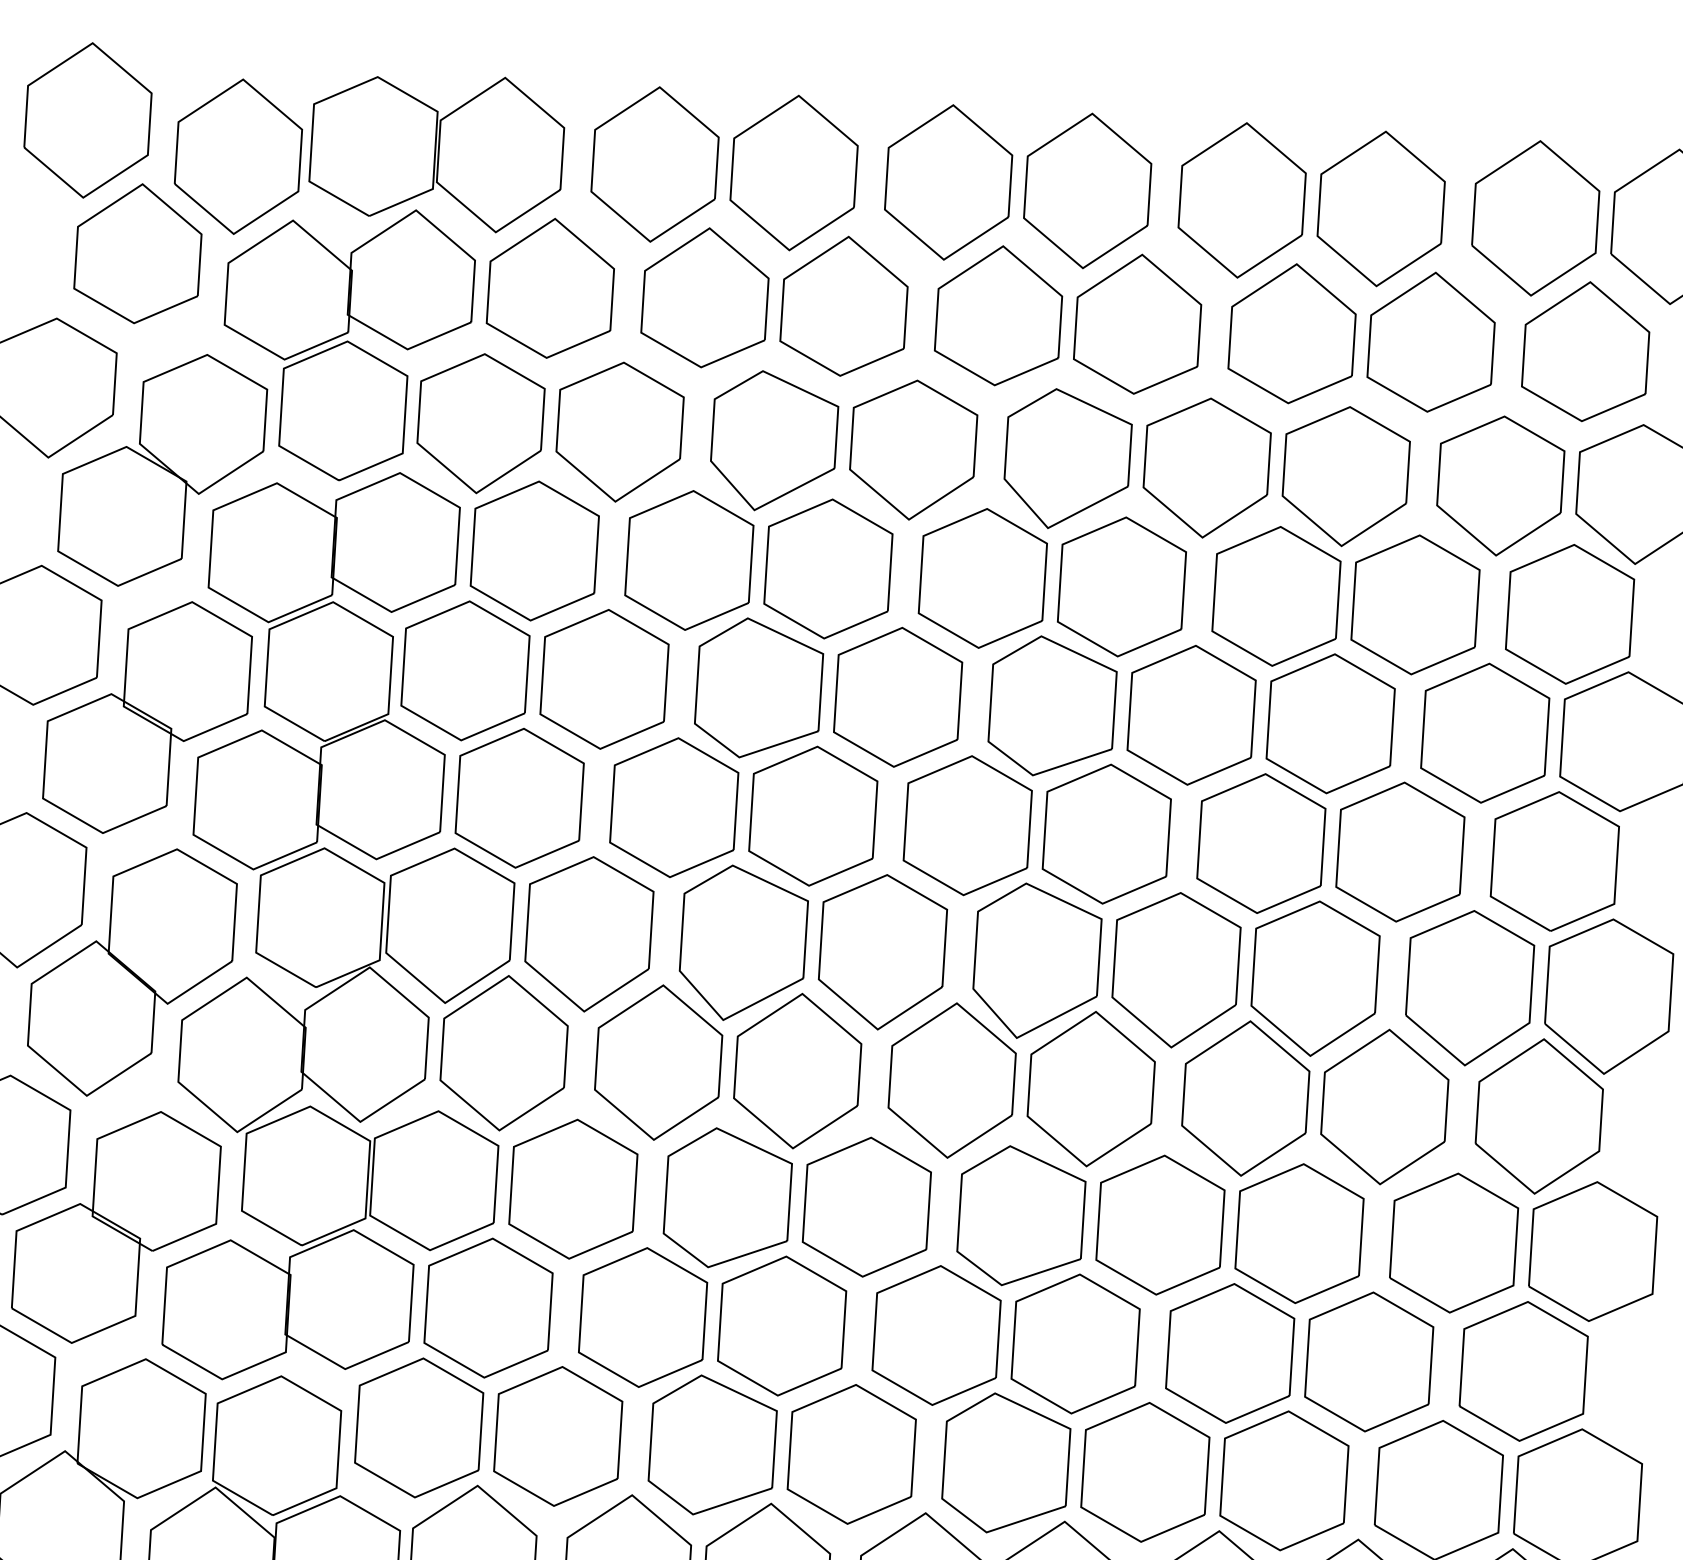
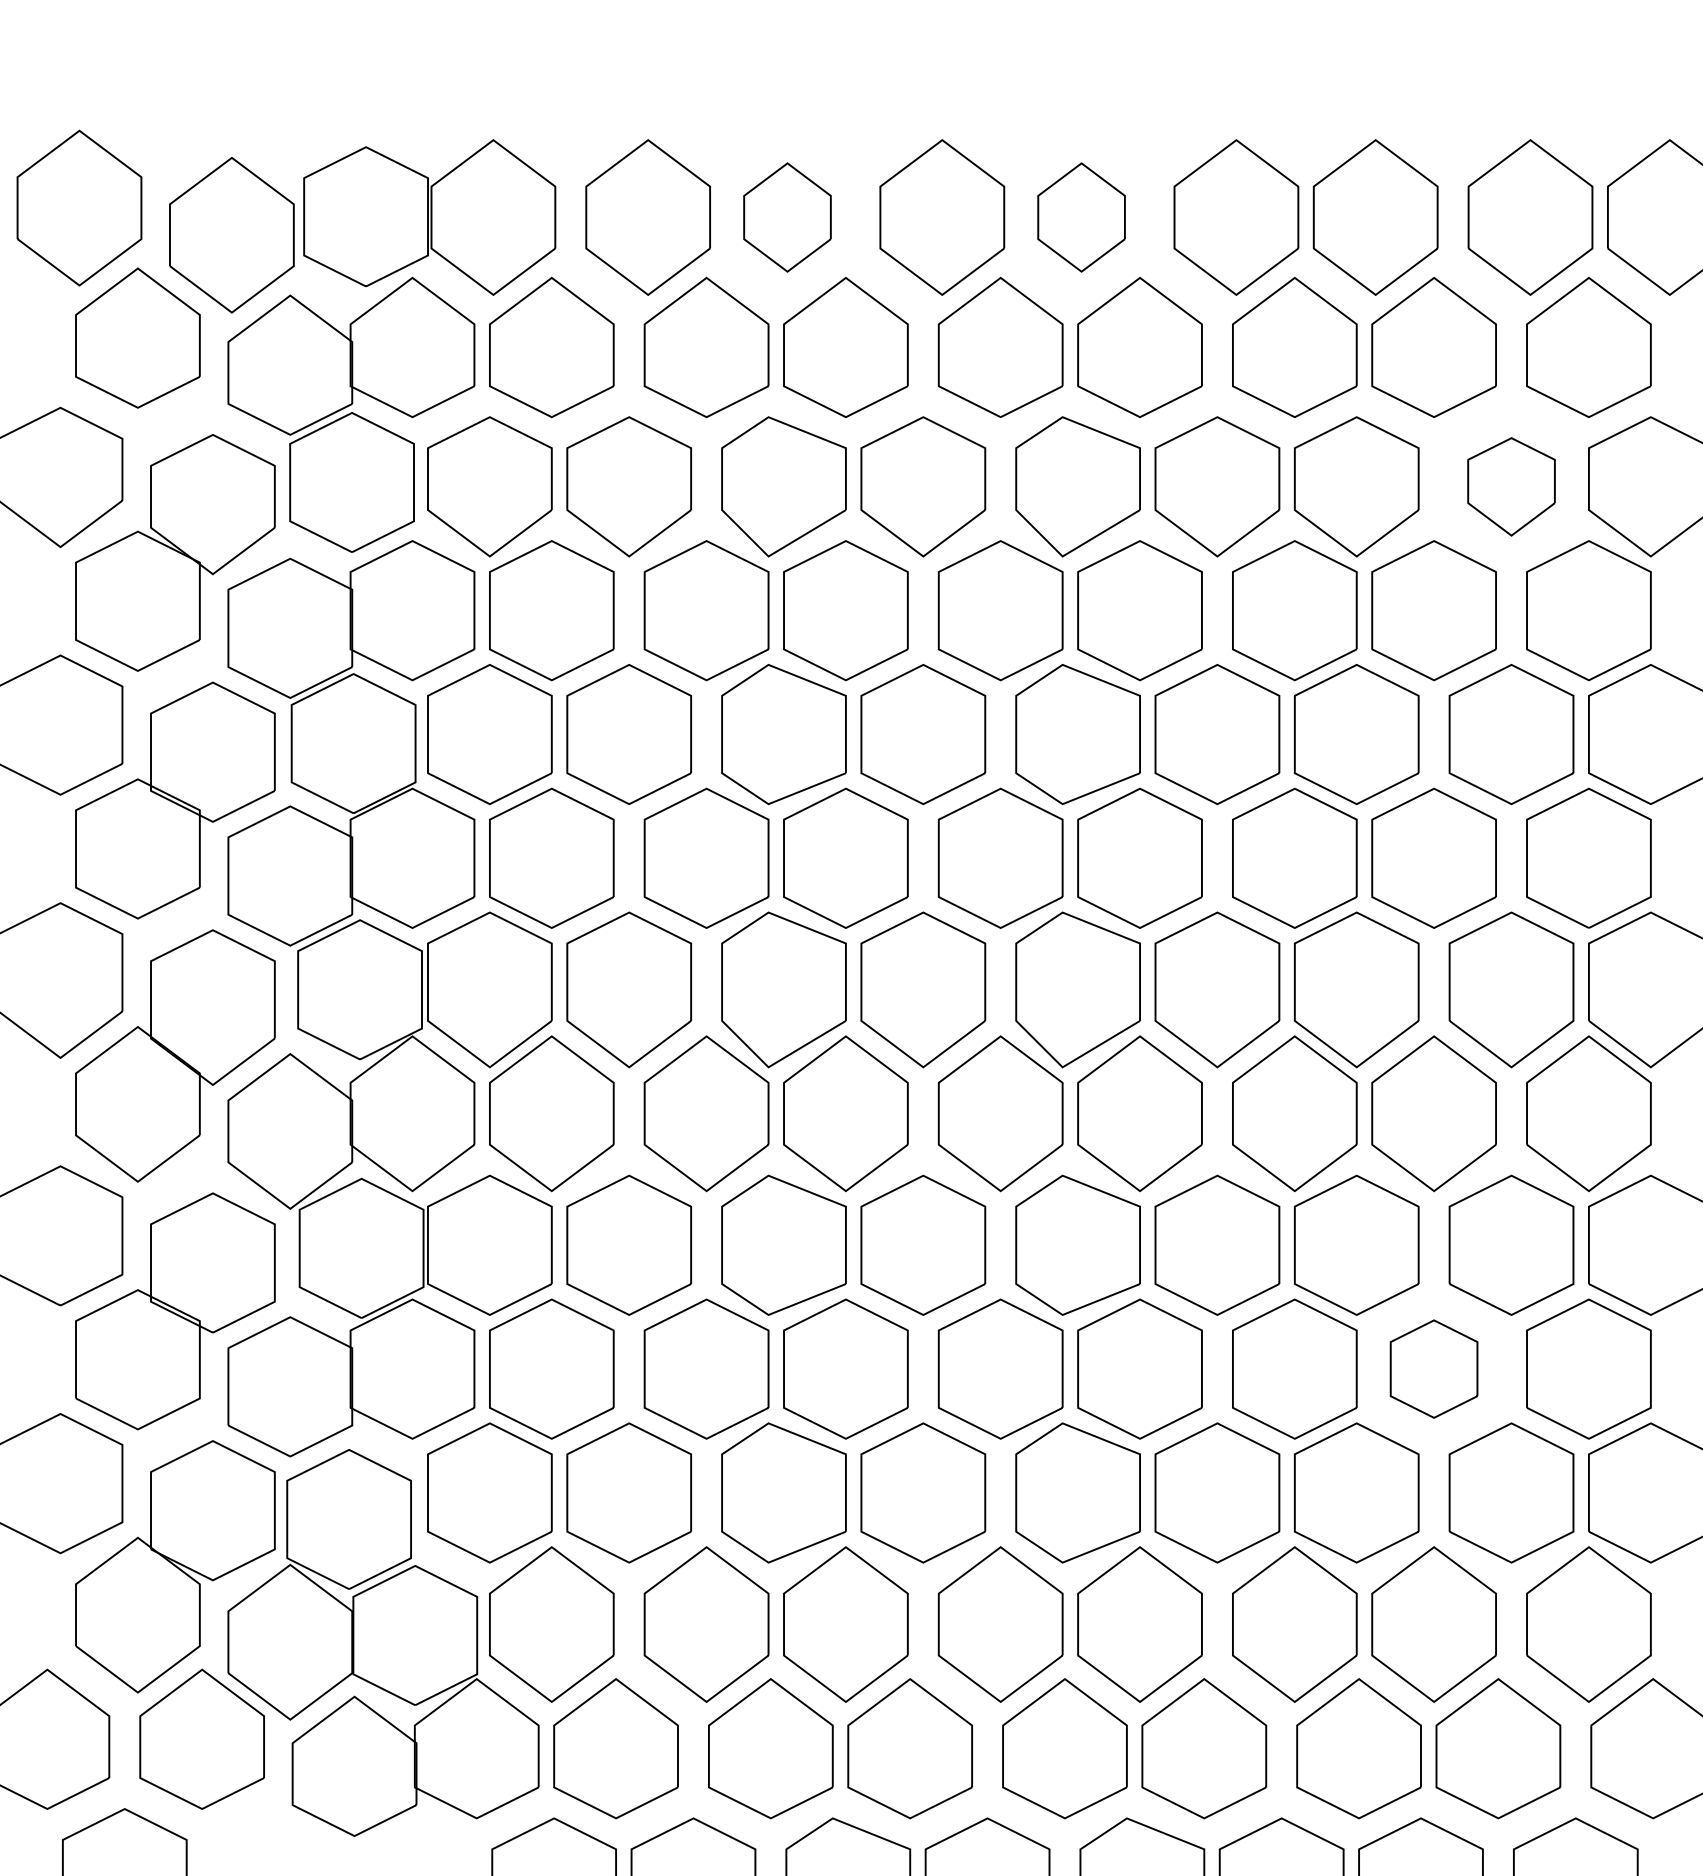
part: (794, 172) -> (787, 217), size x0.7
part: (1087, 190) -> (1081, 217), size x0.7
part: (1500, 485) -> (1511, 486), size x0.7
part: (1368, 1361) -> (1433, 1368), size x0.7

